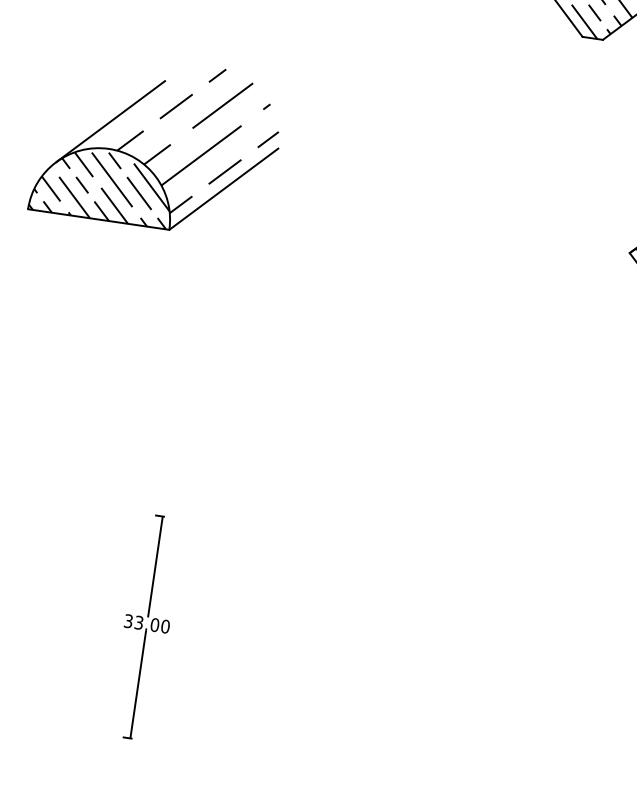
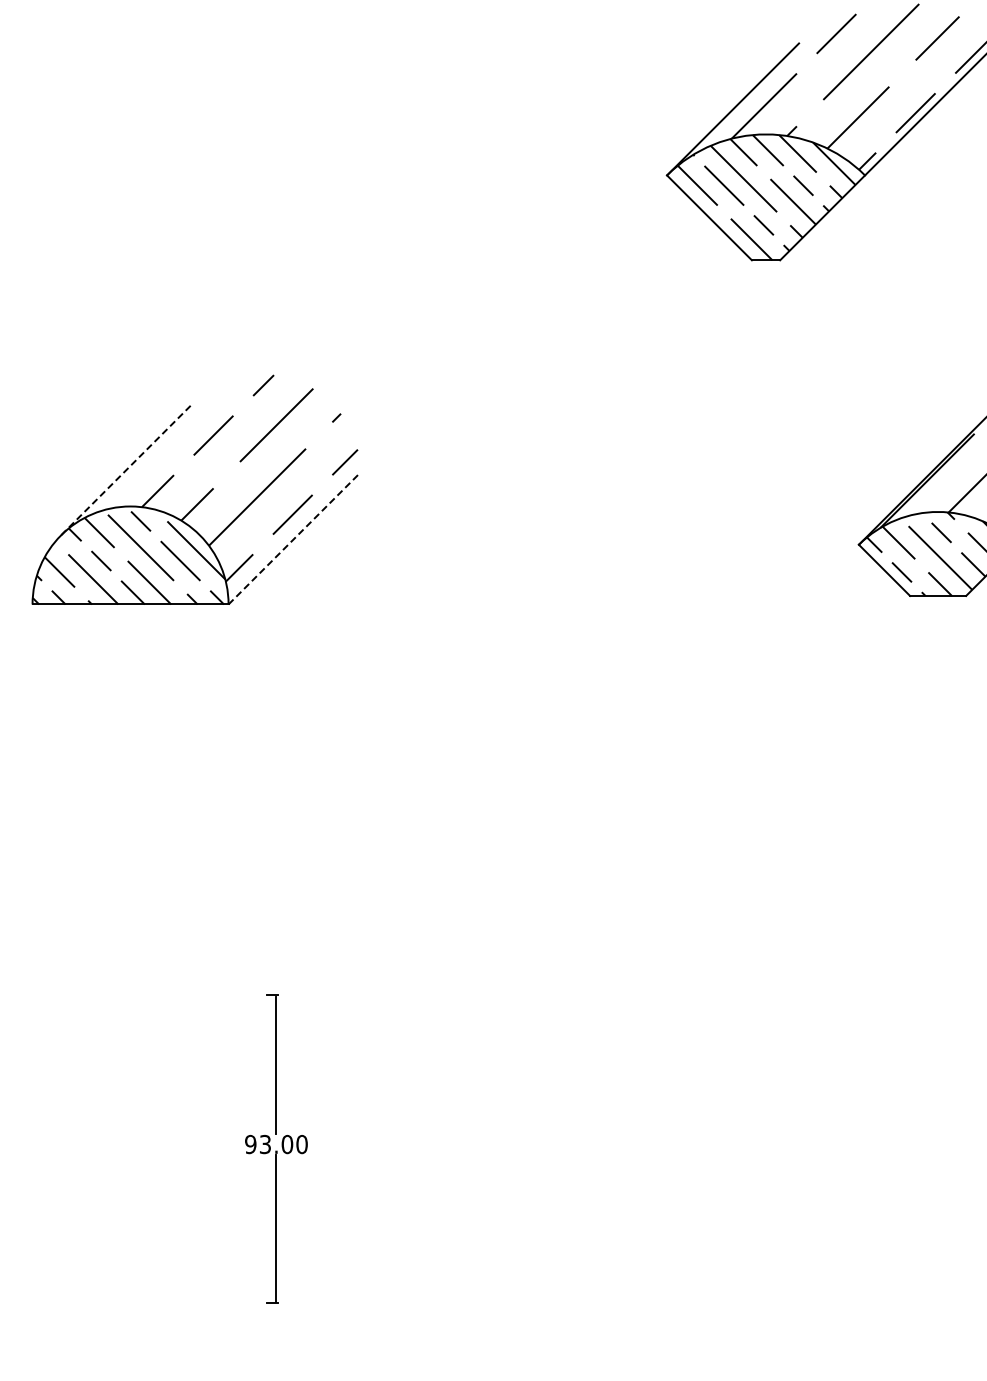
line: (110, 121) -> (127, 468), solid -> dashed
line: (223, 189) -> (294, 538), solid -> dashed
text: (128, 621) -> (250, 1144), 33.00 -> 93.00

